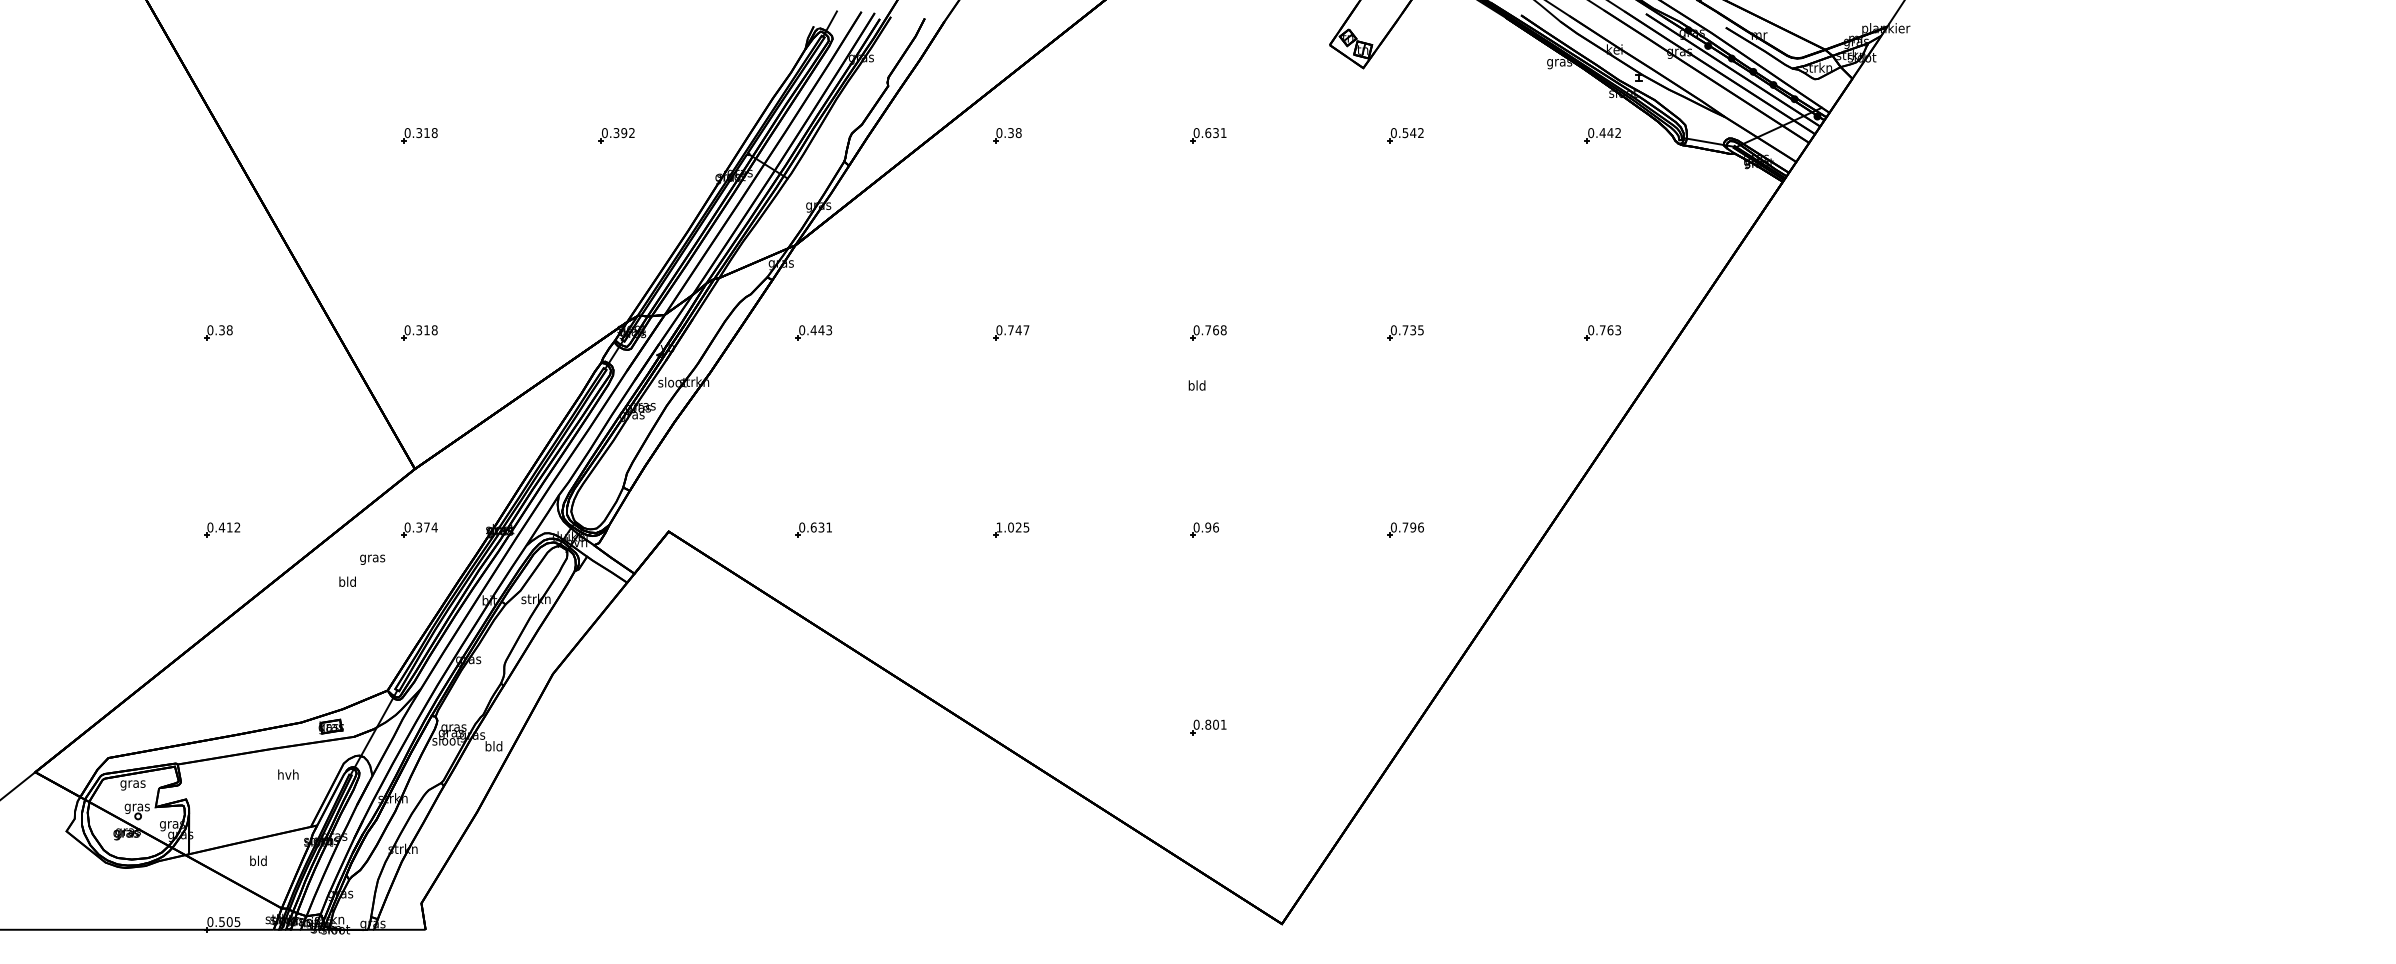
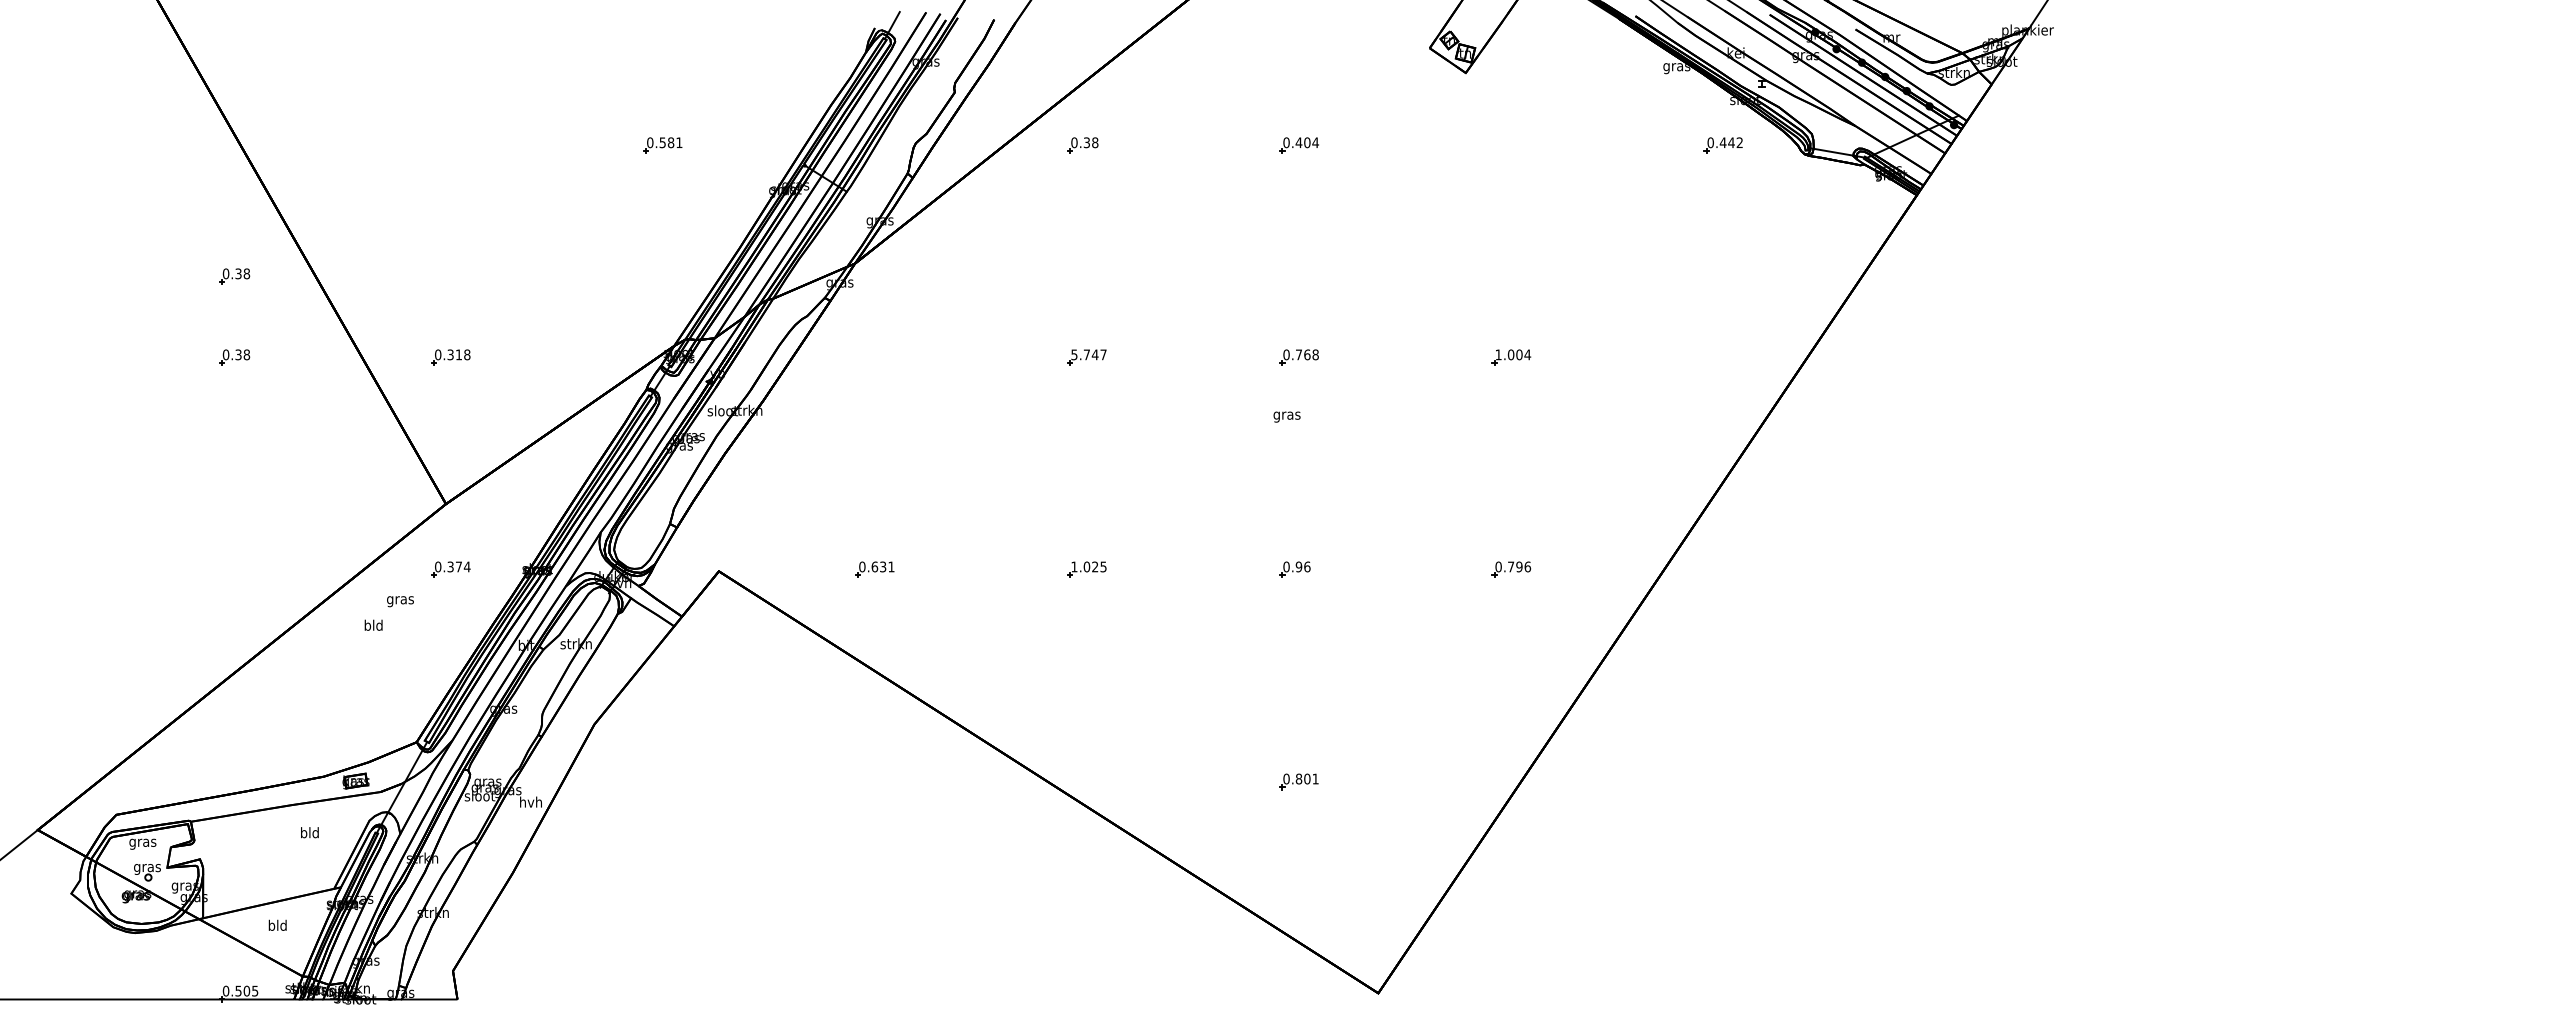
text: (624, 132) -> (671, 142), 0.392 -> 0.581
text: (1215, 132) -> (1306, 142), 0.631 -> 0.404
part: (419, 135) -> (450, 145), removed
part: (1404, 135) -> (1510, 145), removed
part: (218, 257) -> (234, 276), added
text: (999, 329) -> (1074, 354), 0.747 -> 5.747
text: (1407, 329) -> (1513, 354), 0.735 -> 1.004
part: (813, 332) -> (874, 357), removed
part: (1602, 332) -> (1722, 357), removed
text: (1196, 386) -> (1286, 415), bld -> gras
part: (221, 529) -> (238, 569), removed
text: (493, 745) -> (530, 801), bld -> hvh
text: (287, 774) -> (309, 832), hvh -> bld

